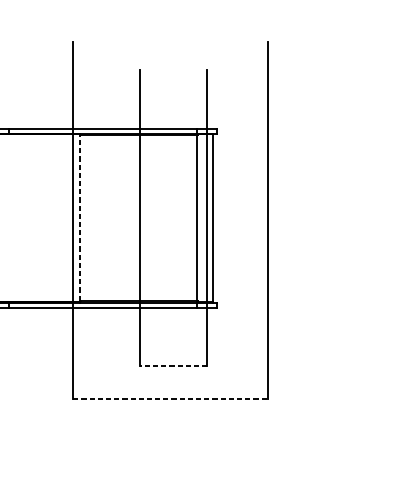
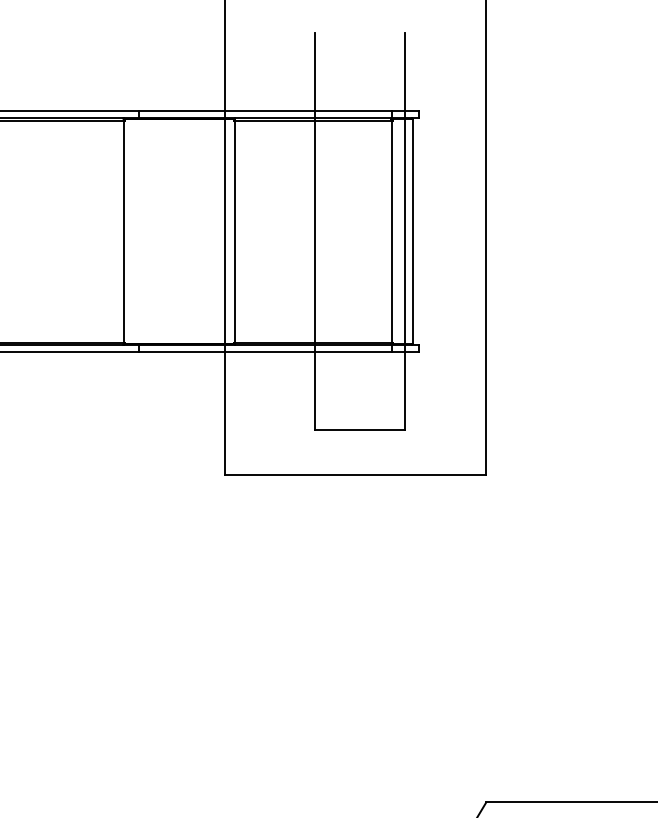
line: (80, 218) -> (235, 231), dashed -> solid
line: (173, 365) -> (359, 429), dashed -> solid
line: (170, 399) -> (355, 474), dashed -> solid

